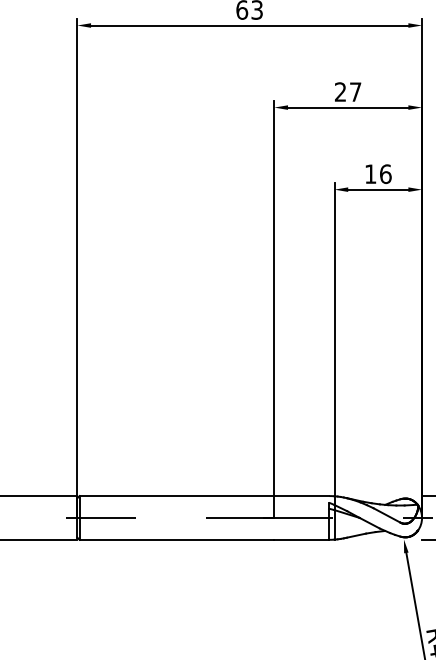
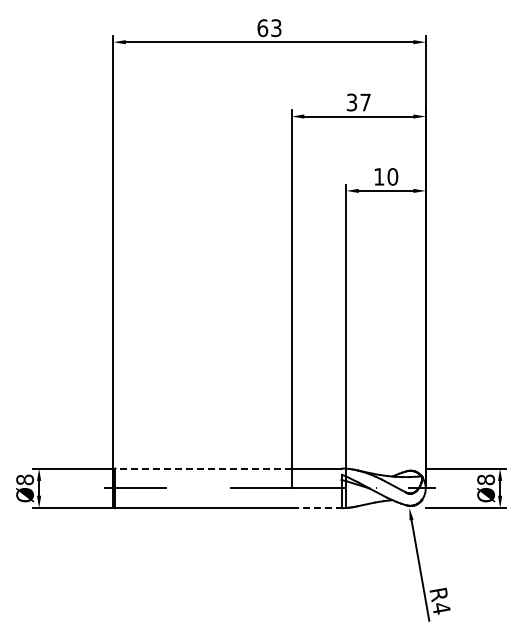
text: (340, 92) -> (351, 102), 27 -> 37
text: (385, 173) -> (392, 176), 16 -> 10
line: (176, 496) -> (203, 468), solid -> dashed
line: (301, 540) -> (316, 508), solid -> dashed

